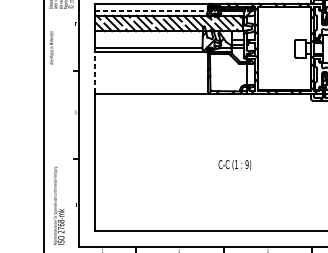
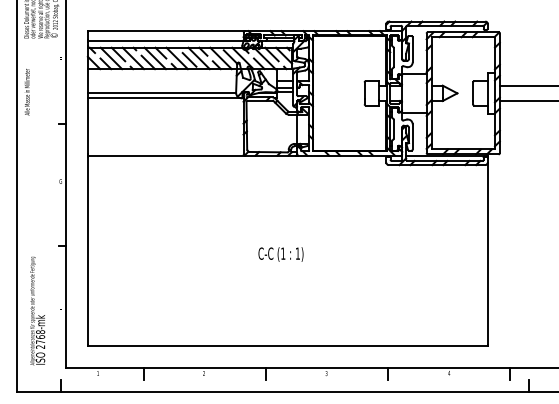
line: (152, 10) -> (166, 40), dashed -> solid
line: (95, 71) -> (87, 125), dashed -> solid
text: (246, 164) -> (297, 253), 9) -> 1)

